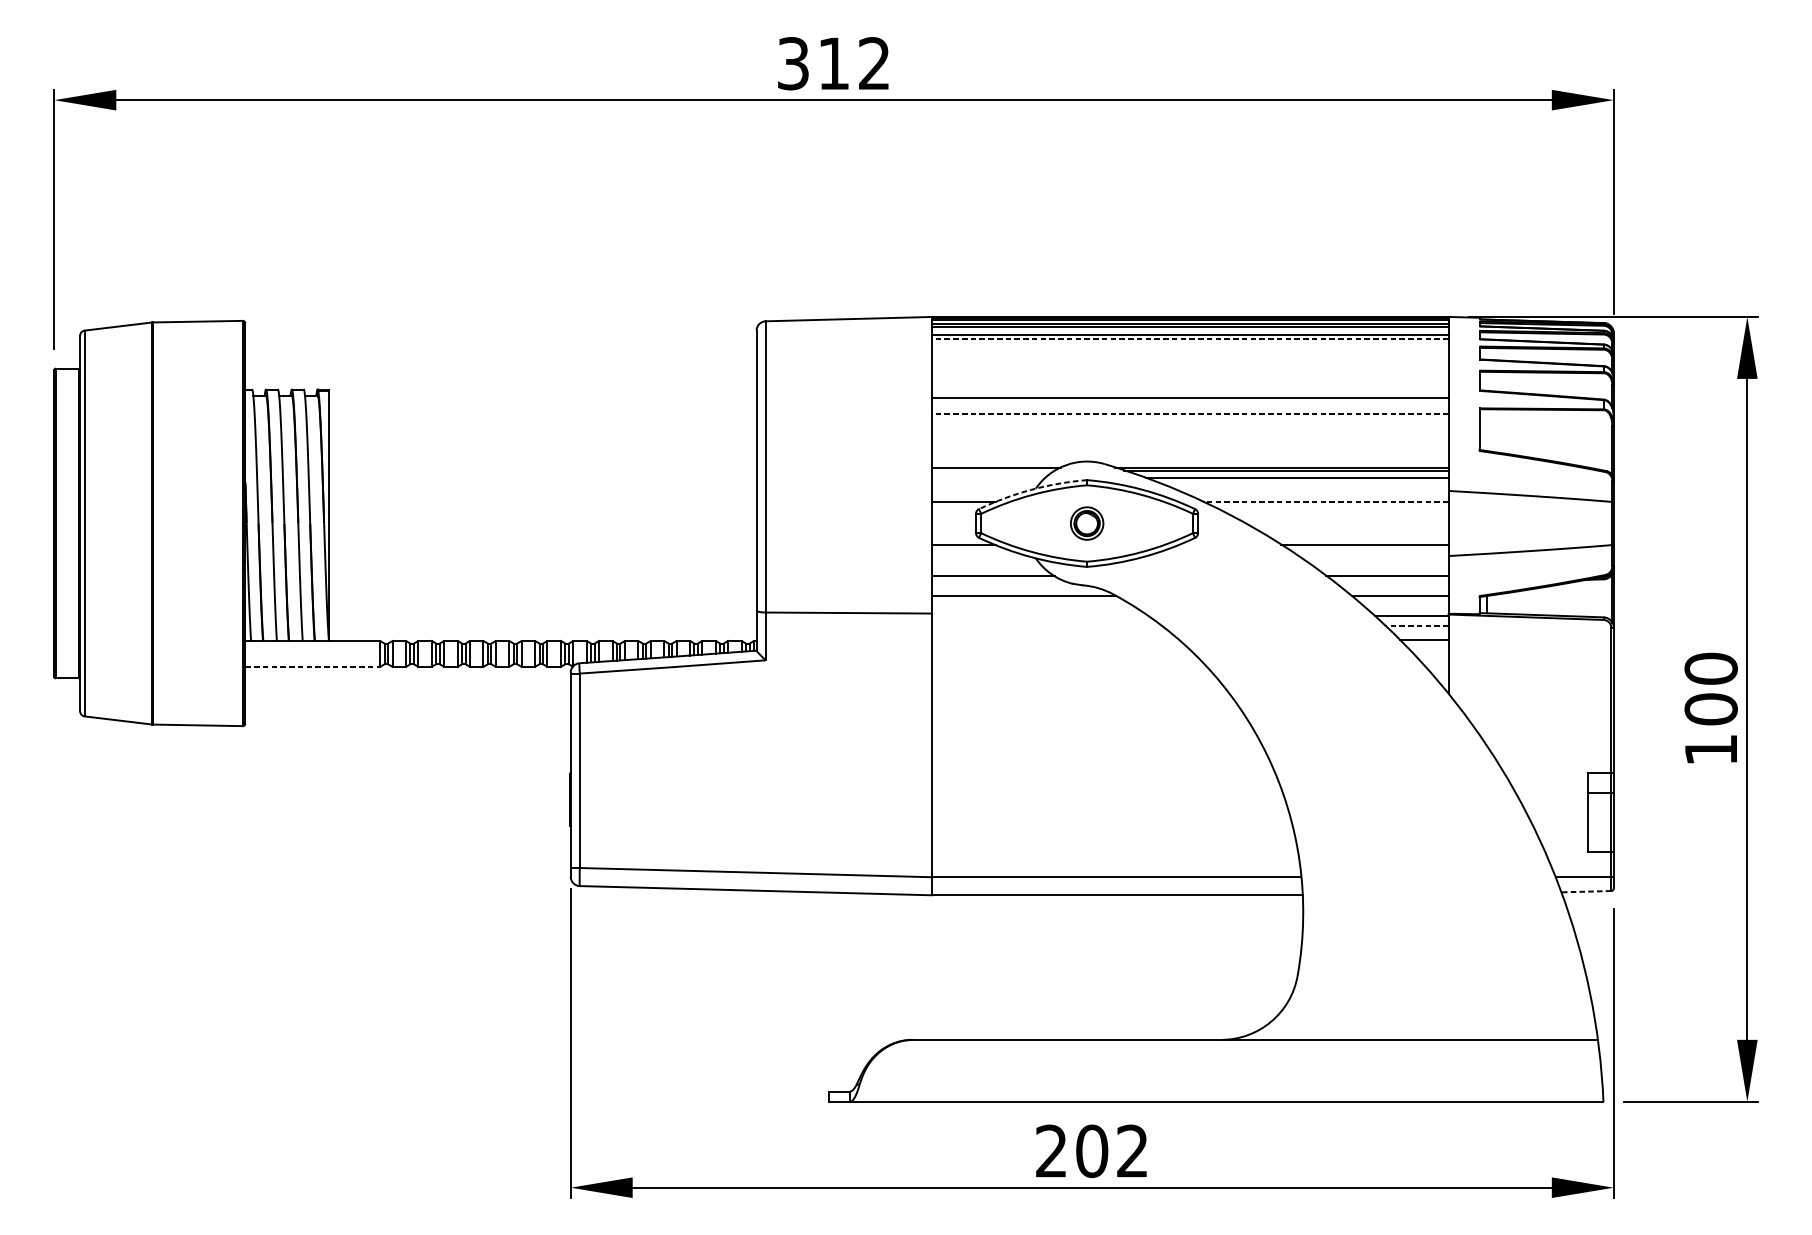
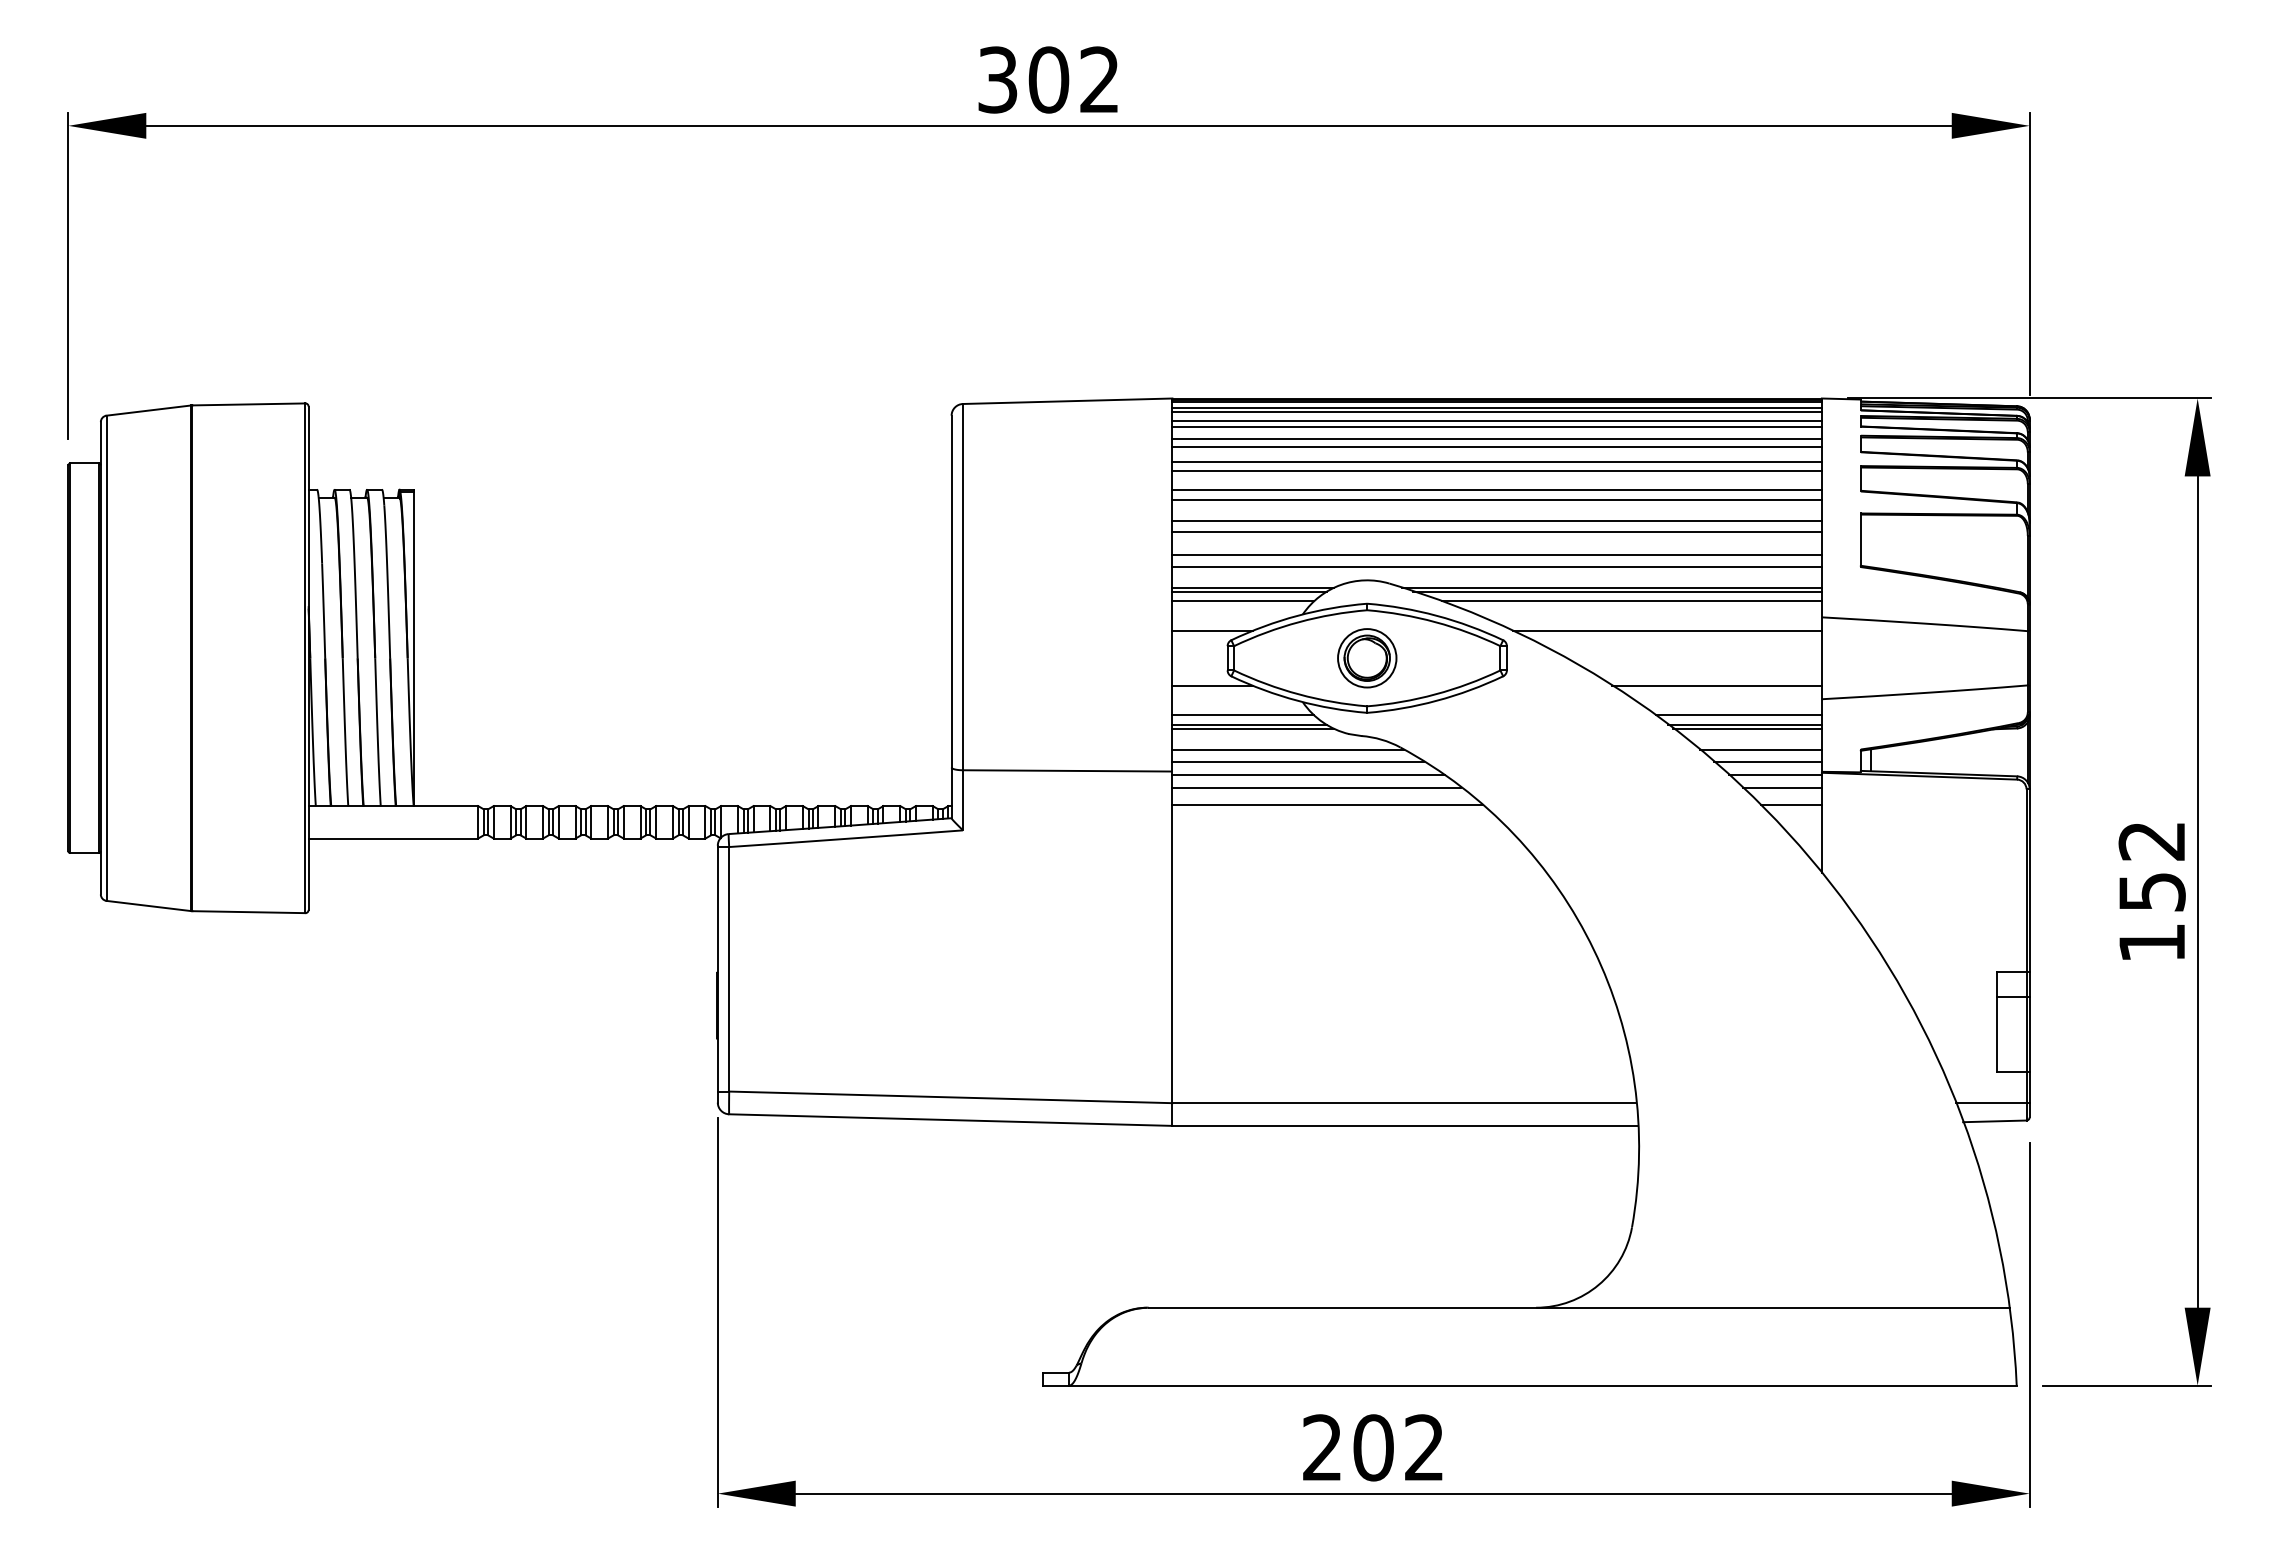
text: (833, 63) -> (1048, 79), 312 -> 302
line: (1190, 339) -> (1497, 426), dashed -> solid
line: (1189, 349) -> (1496, 439), added
line: (1189, 355) -> (1496, 446), added
line: (1189, 367) -> (1496, 462), added
line: (1189, 374) -> (1496, 471), added
line: (1189, 389) -> (1496, 489), added
line: (1190, 413) -> (1497, 520), dashed -> solid
line: (1189, 423) -> (1496, 532), added
line: (1189, 440) -> (1496, 554), added
line: (1189, 451) -> (1496, 567), added
line: (993, 470) -> (1249, 591), added
line: (988, 478) -> (1243, 601), added
arc: (1031, 489) -> (1297, 615), dashed -> solid
line: (1325, 502) -> (1667, 631), dashed -> solid
part: (1087, 523) -> (1367, 658), size x1.43
line: (988, 568) -> (1243, 715), added
line: (1382, 568) -> (1738, 715), added
line: (996, 579) -> (1253, 728), added
line: (1389, 579) -> (1747, 728), added
line: (1031, 605) -> (1297, 761), added
line: (1405, 605) -> (1767, 761), added
line: (1040, 616) -> (1308, 775), added
line: (1046, 626) -> (1316, 787), added
line: (1417, 626) -> (1782, 787), dashed -> solid
line: (1055, 639) -> (1327, 804), added
line: (312, 666) -> (393, 838), dashed -> solid
text: (1710, 689) -> (2151, 866), 100 -> 152
line: (1585, 891) -> (1994, 1121), dashed -> solid

